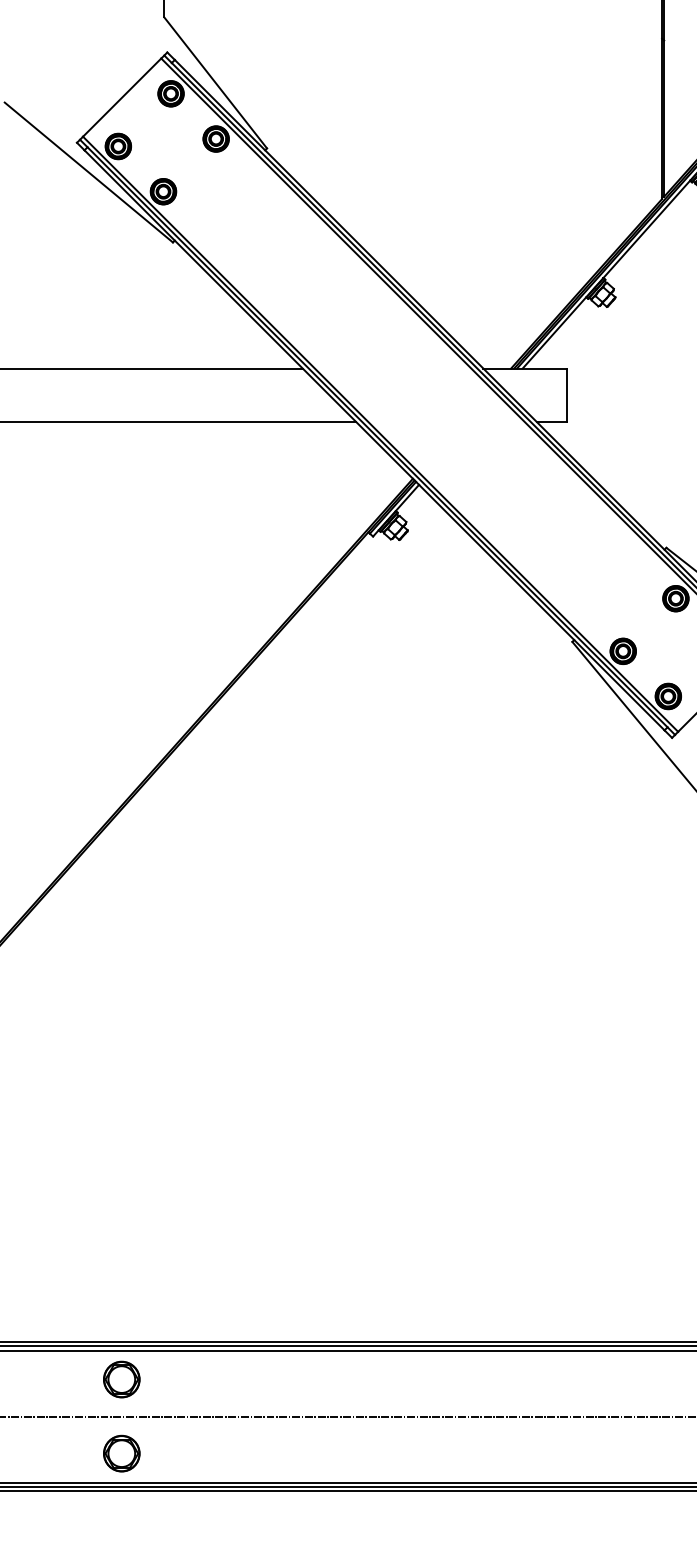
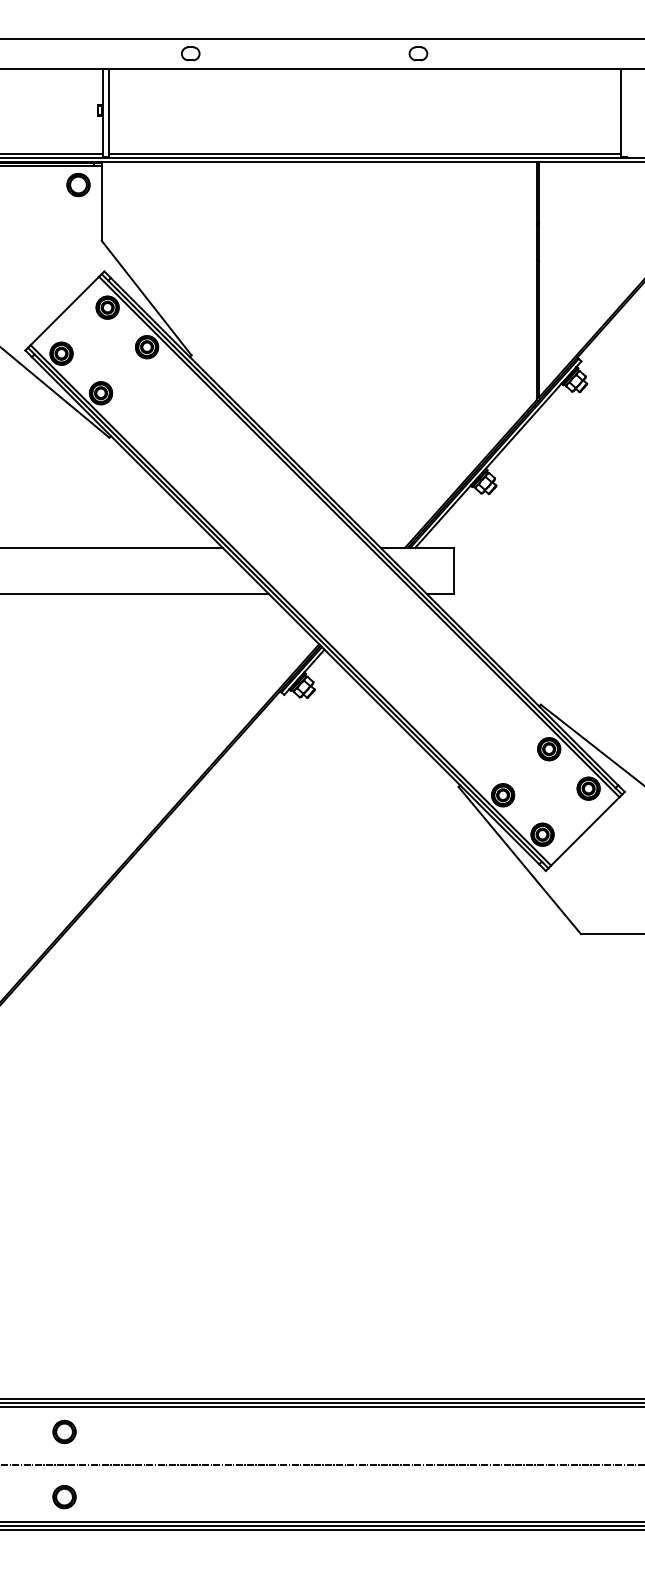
part: (121, 1378) -> (64, 1431), size x0.71
part: (121, 1454) -> (64, 1497), size x0.71

